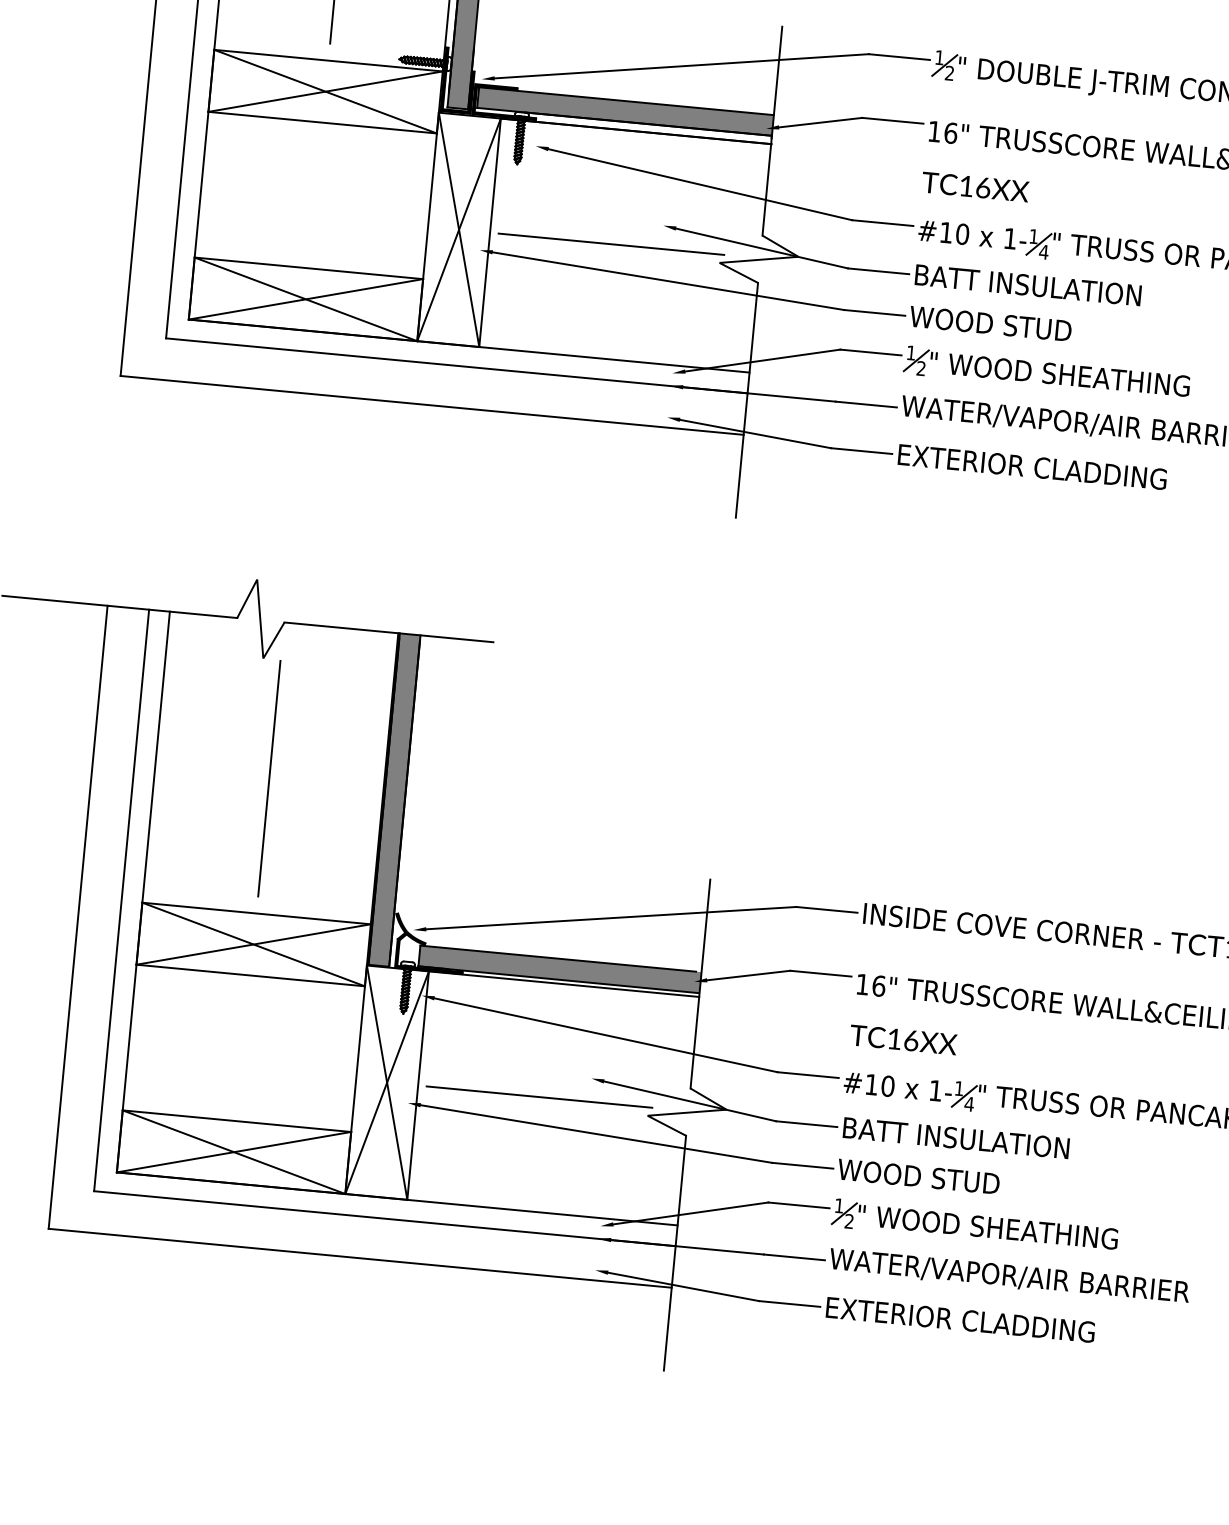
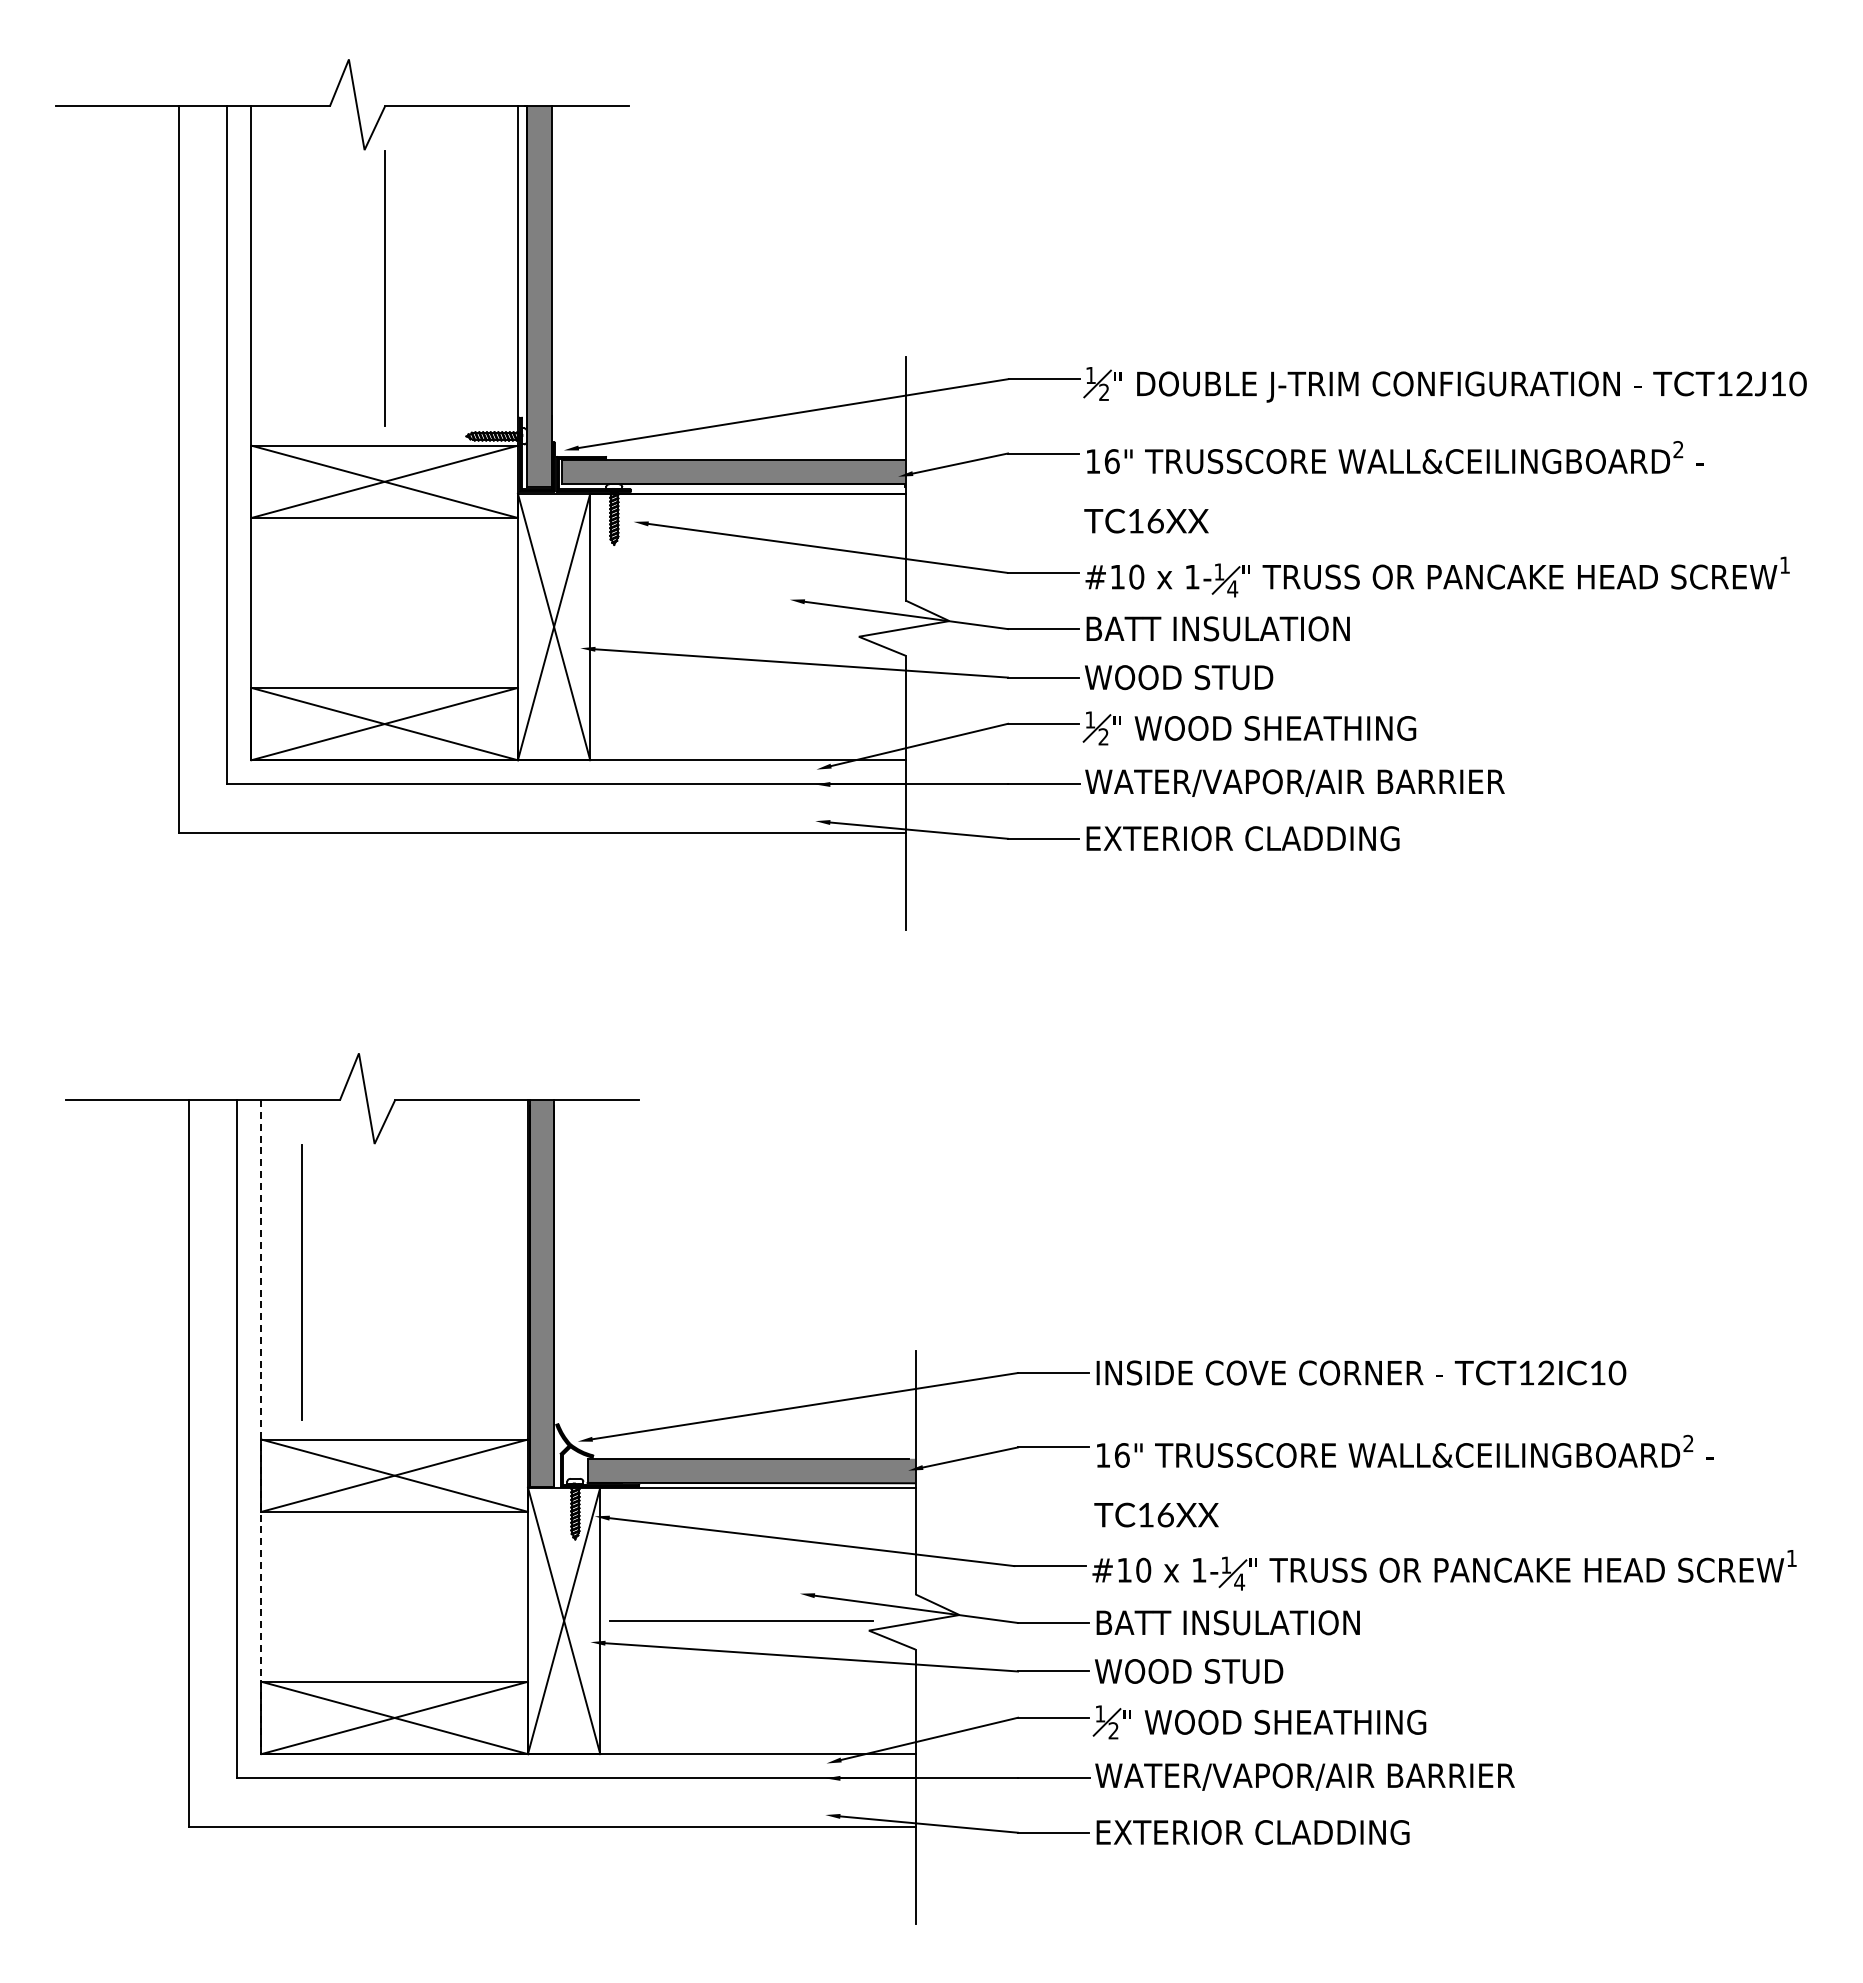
line: (611, 244) -> (731, 627), removed
line: (269, 778) -> (301, 1282), moved
line: (143, 892) -> (261, 1427), solid -> dashed

